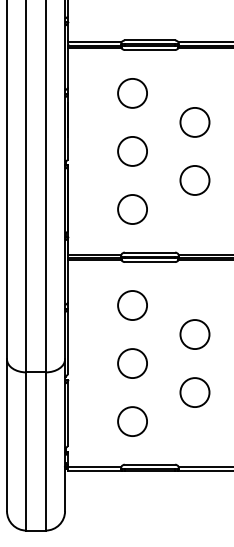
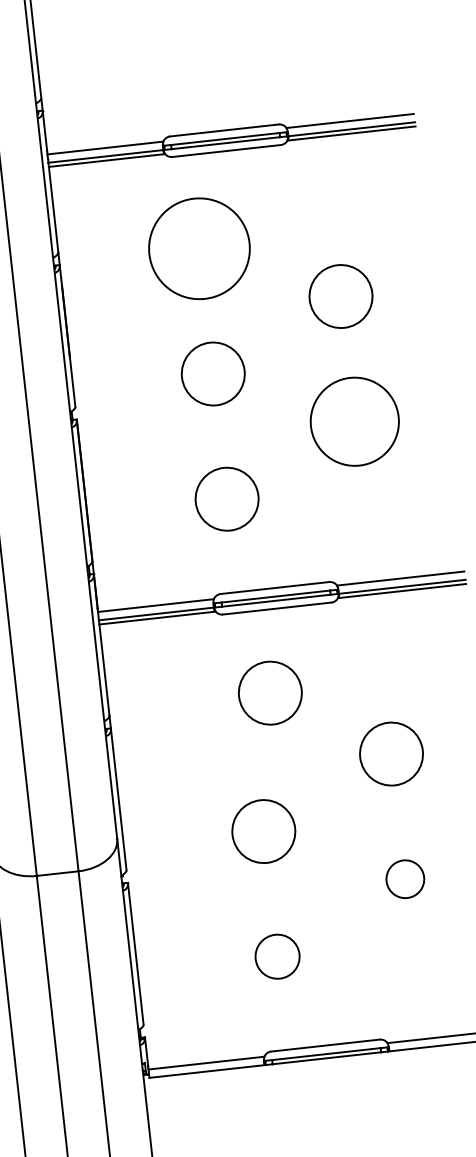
circle: (132, 92) -> (199, 246), size x1.6
circle: (194, 179) -> (353, 419), size x1.4
circle: (132, 305) -> (270, 693), moved
circle: (194, 392) -> (404, 879), size x0.6
circle: (132, 421) -> (277, 956), size x0.7

